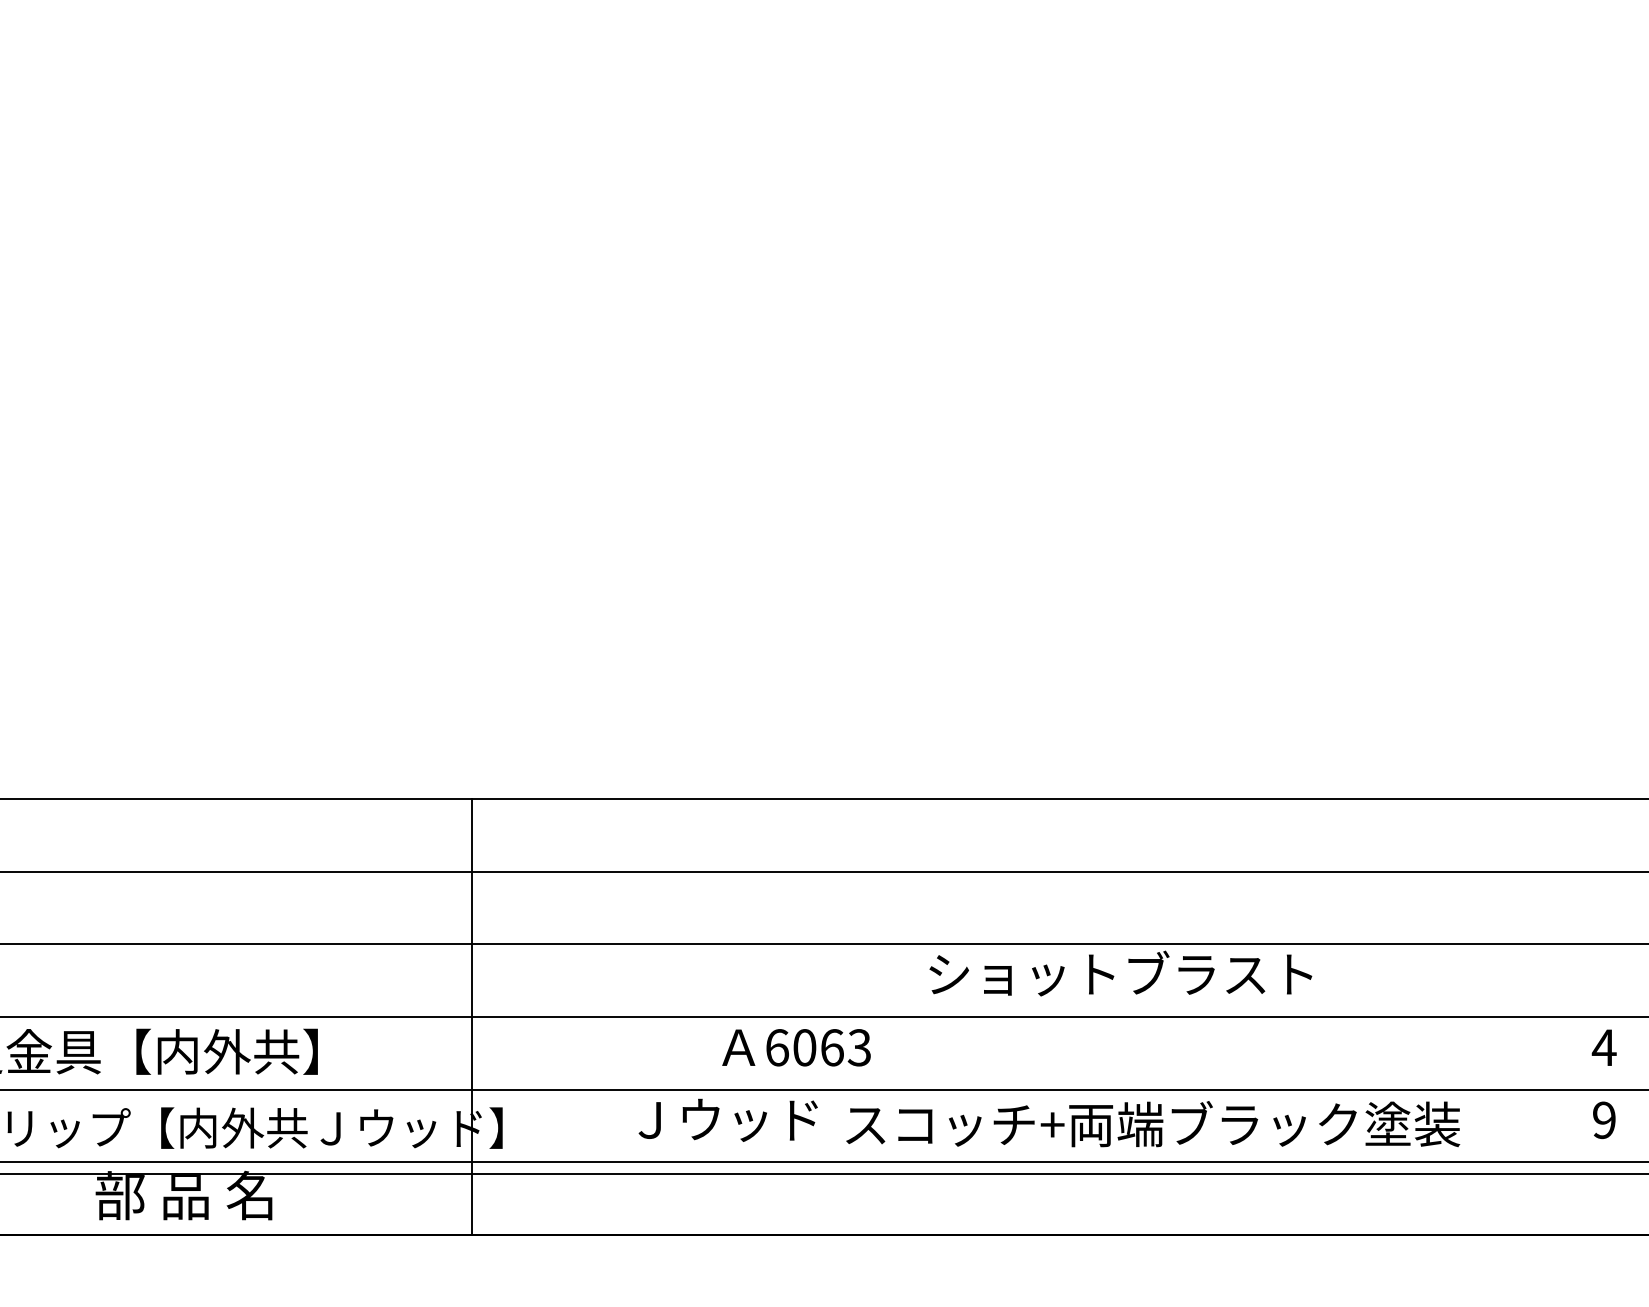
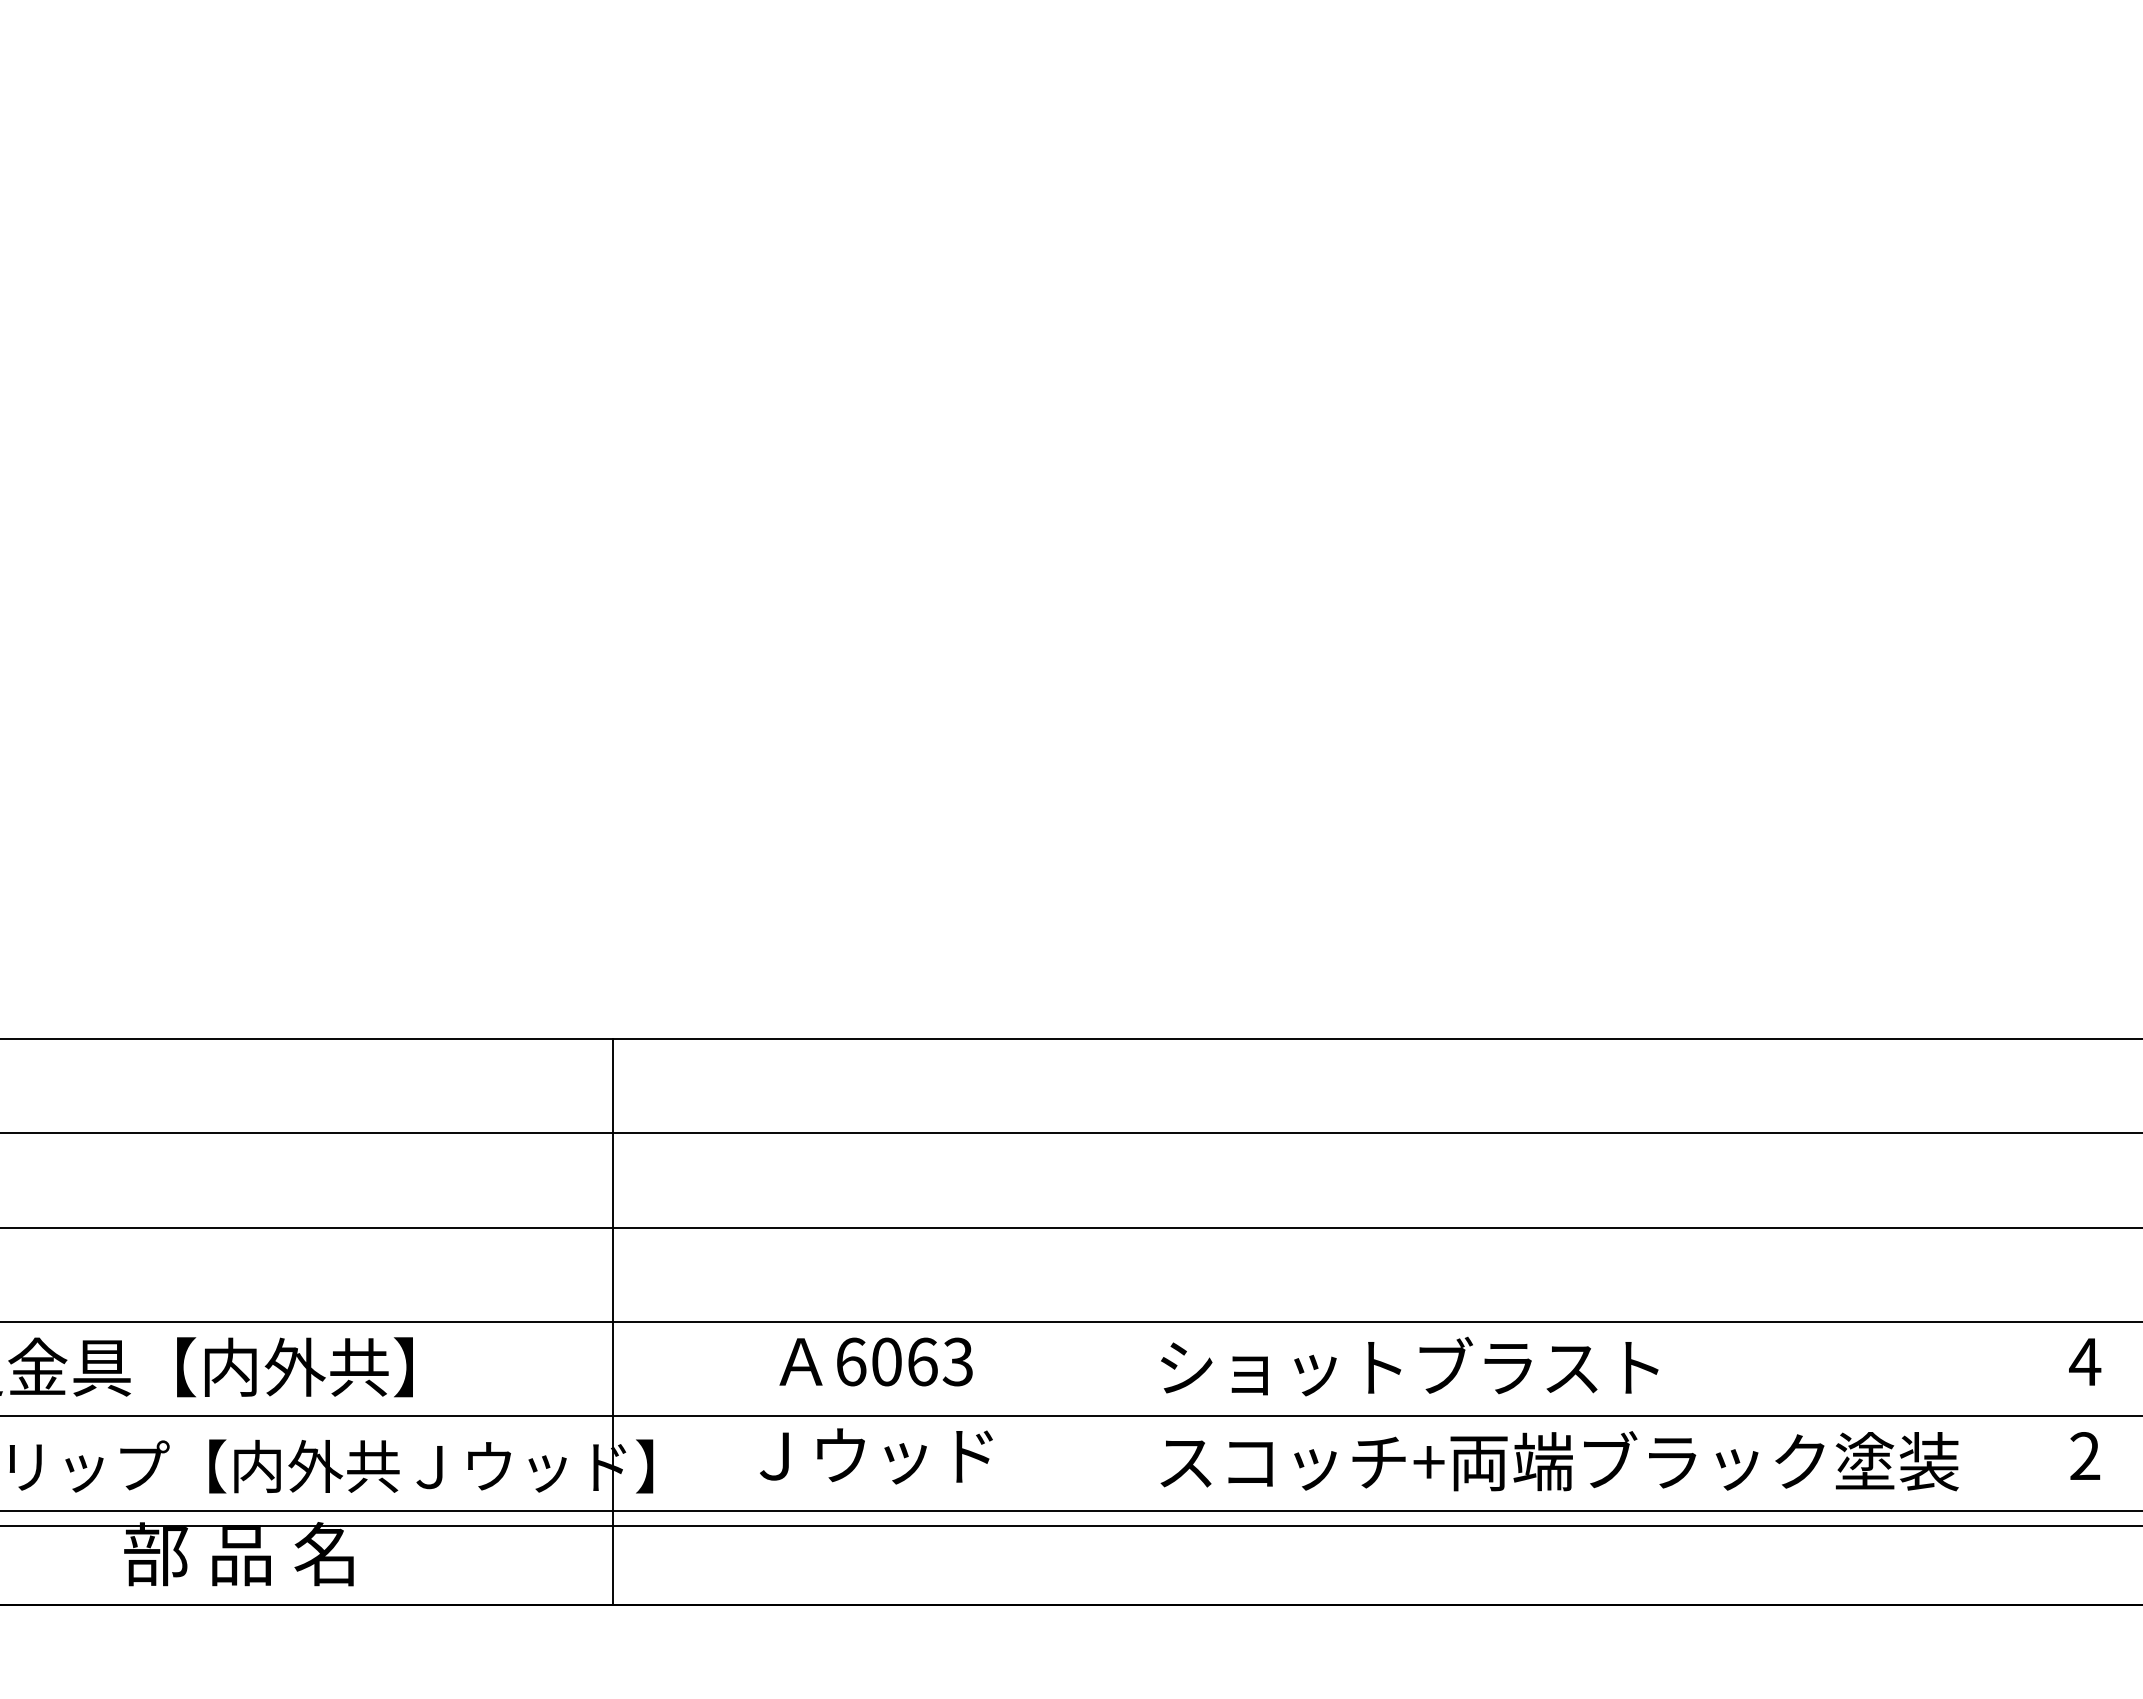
text: (1120, 973) -> (1409, 1366), moved
text: (796, 1047) -> (875, 1361), moved
text: (728, 1120) -> (876, 1456), moved
text: (1604, 1120) -> (2085, 1456), 9 -> 2
text: (1152, 1124) -> (1559, 1461), moved

